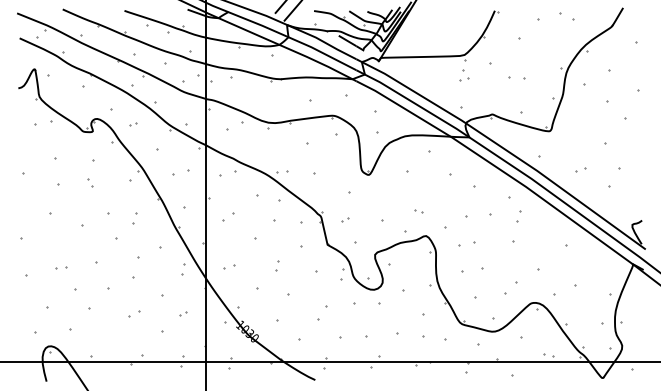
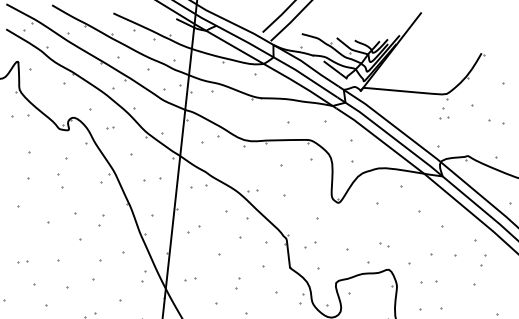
part: (90, 182) -> (61, 180), size x1.6
part: (345, 219) -> (310, 244), size x1.6

